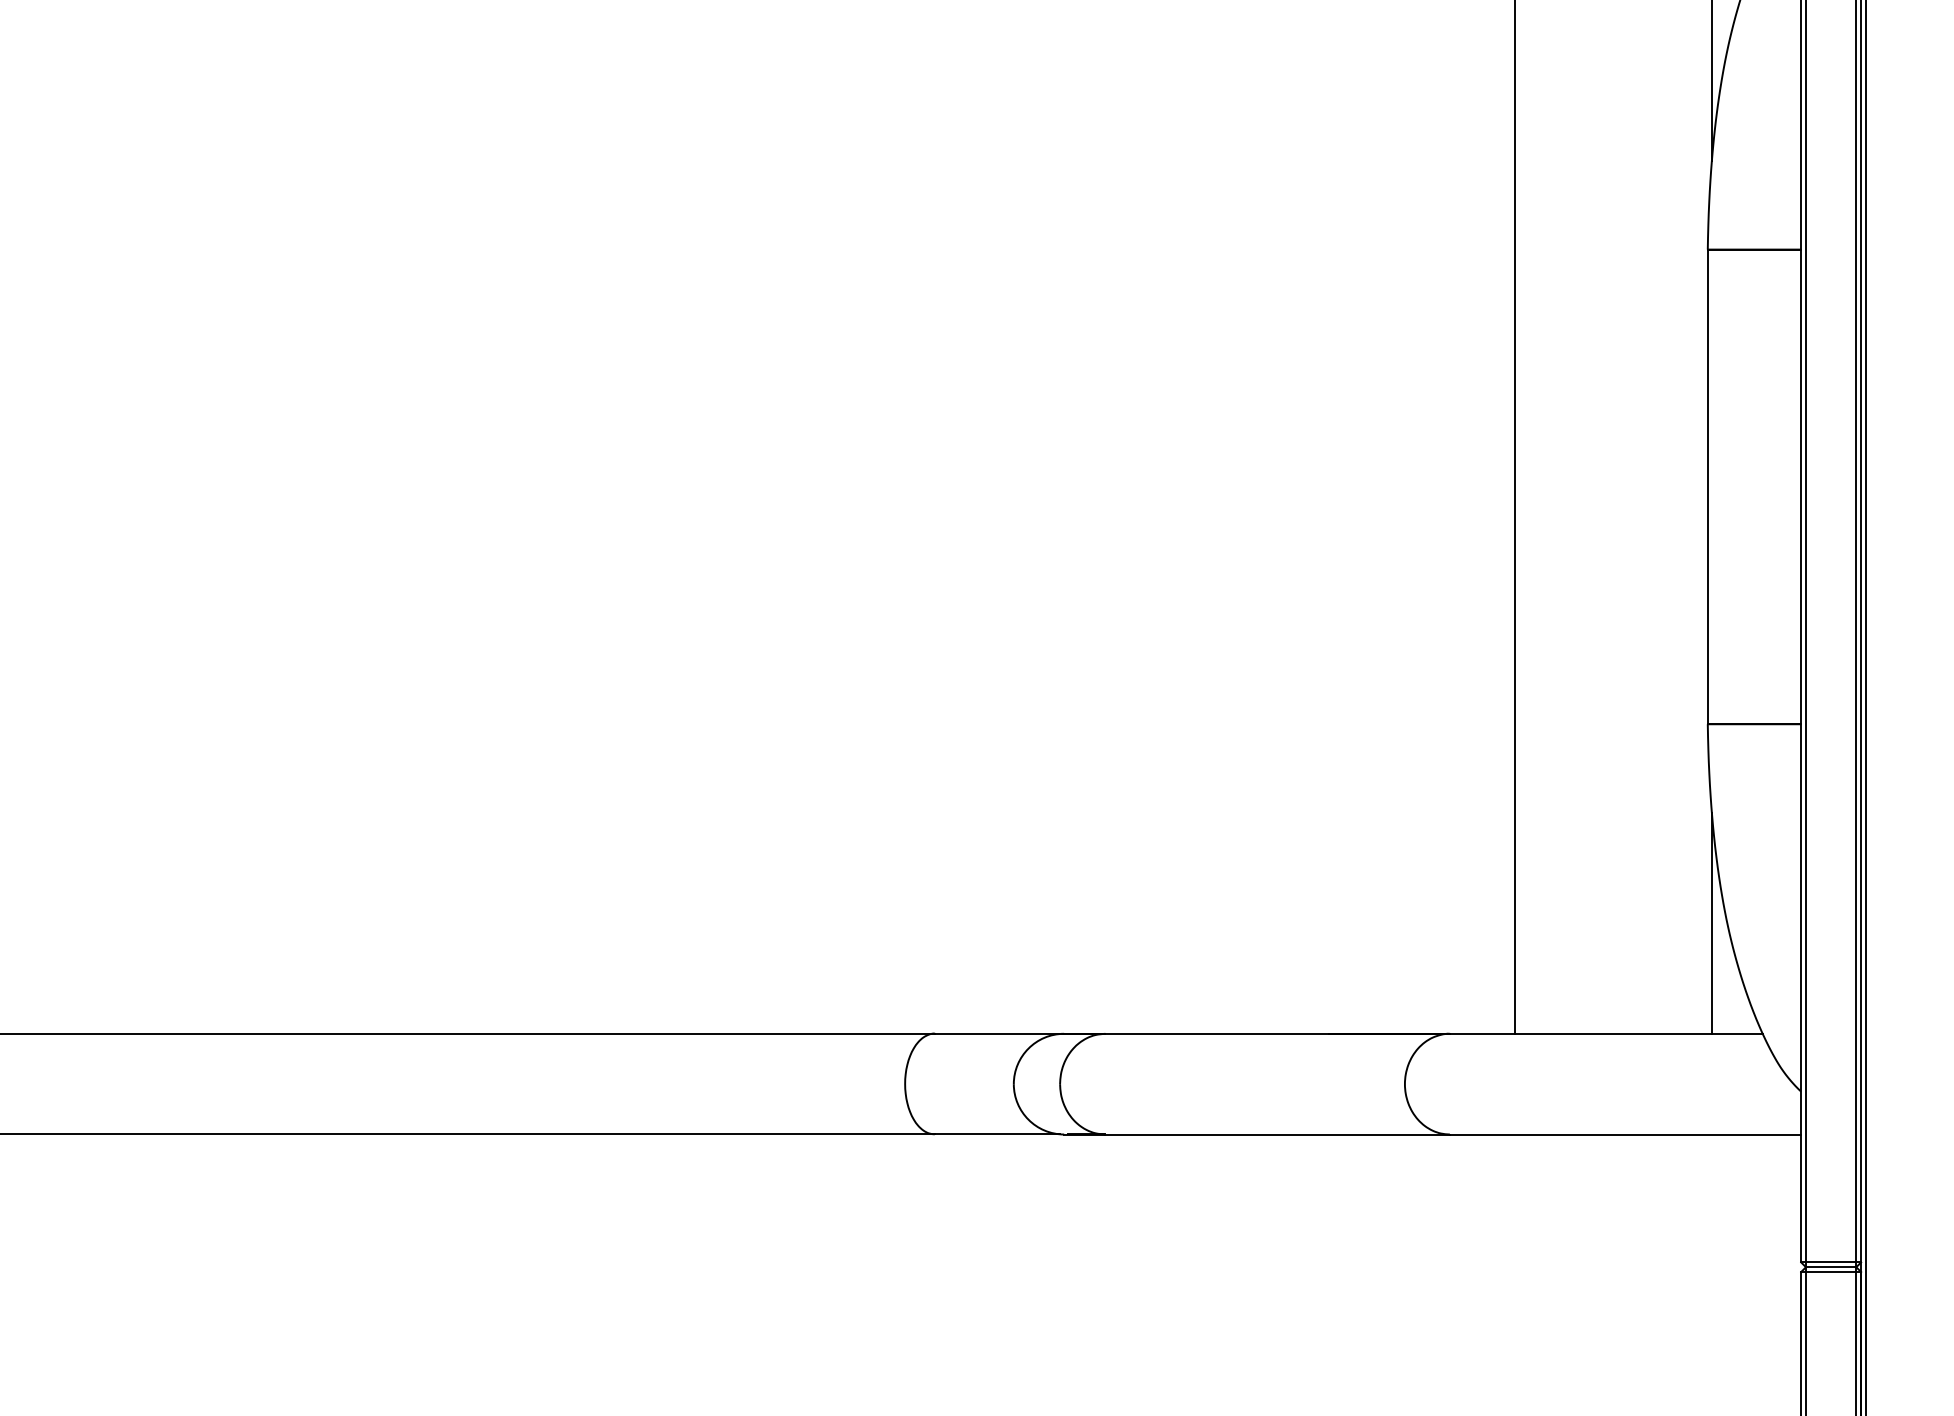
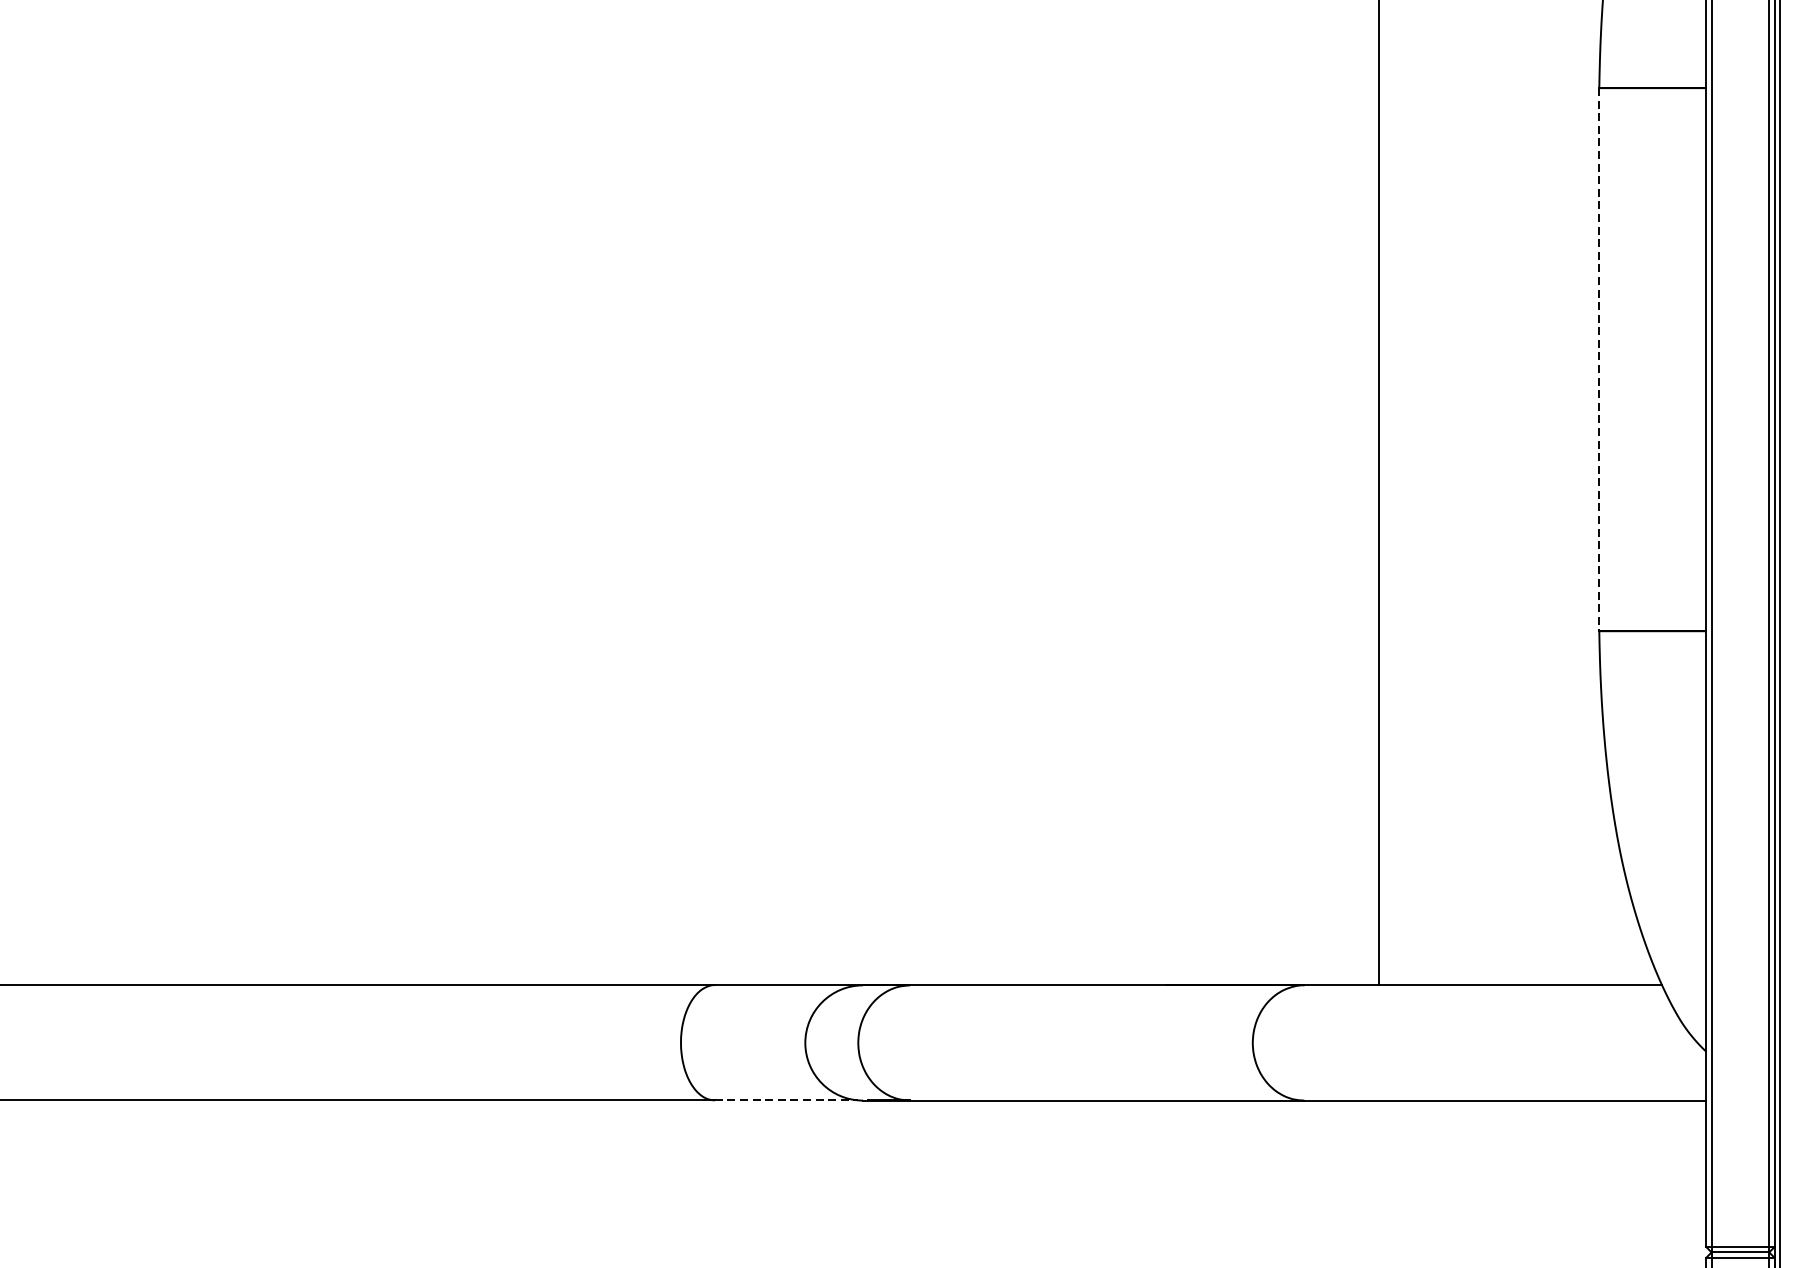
line: (1707, 487) -> (1598, 360), solid -> dashed
line: (1711, 922) -> (1603, 858), removed
line: (997, 1134) -> (786, 1100), solid -> dashed

